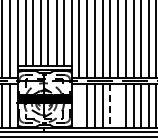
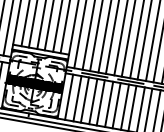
line: (79, 105) -> (69, 97), added
line: (118, 105) -> (109, 104), added
line: (110, 106) -> (101, 103), dashed -> solid

